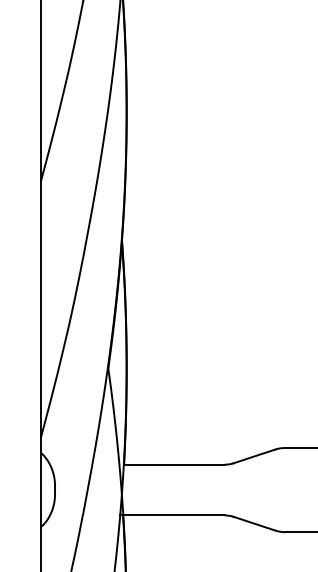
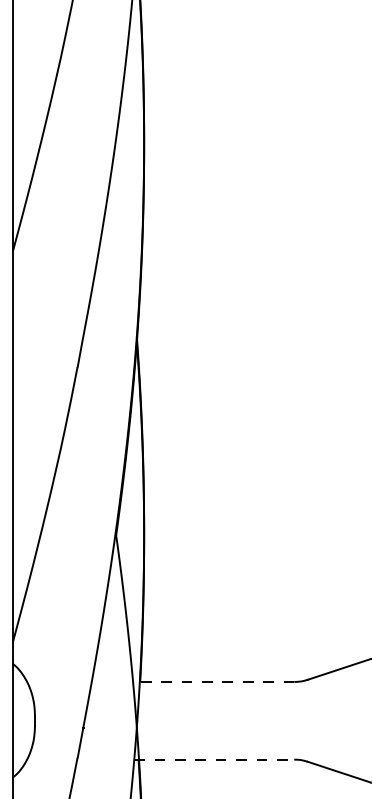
line: (174, 464) -> (217, 681), solid -> dashed
line: (173, 515) -> (215, 759), solid -> dashed

